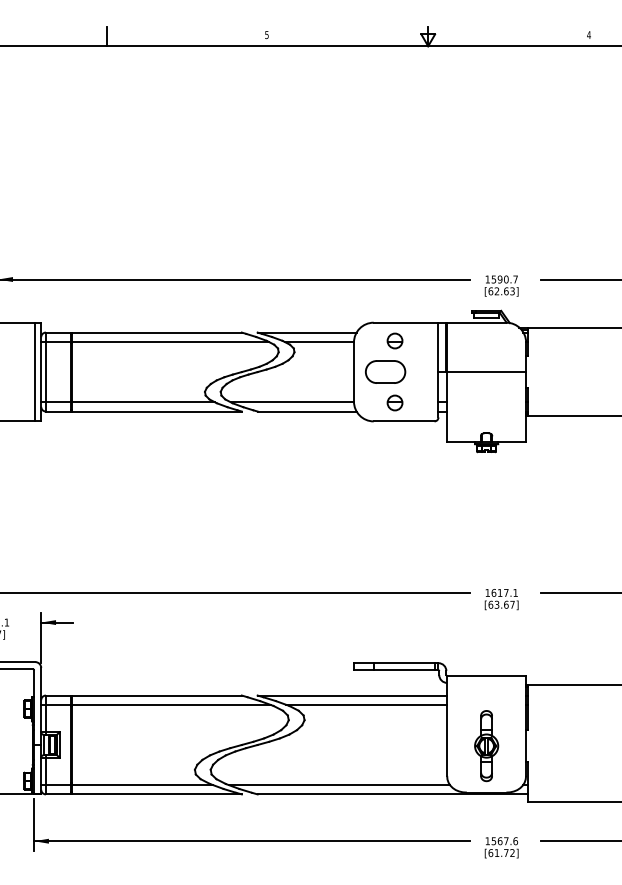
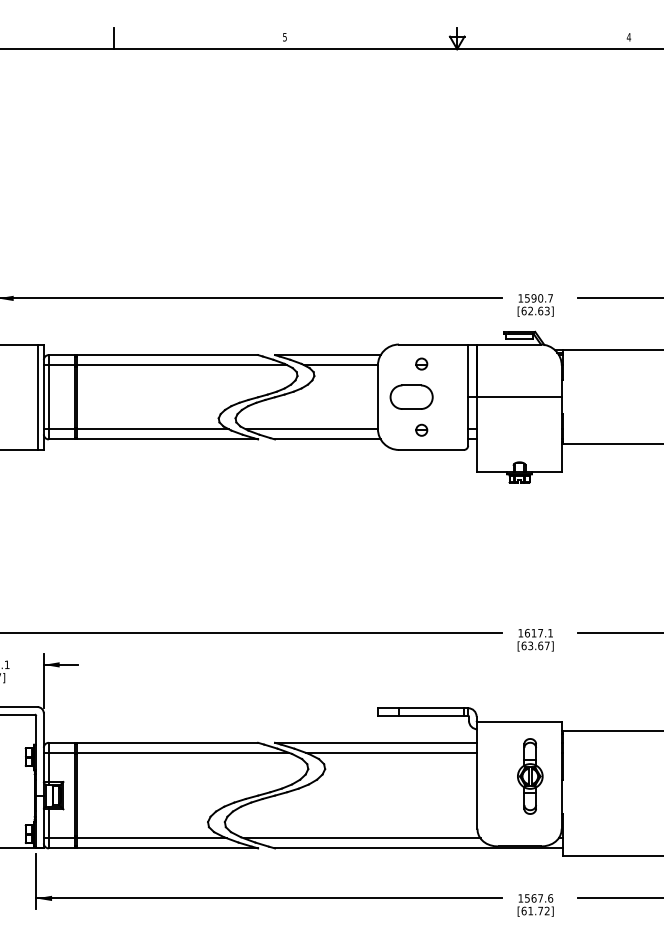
part: (394, 340) -> (421, 363), size x0.7
part: (394, 402) -> (421, 429), size x0.7
part: (486, 746) -> (530, 776), moved

